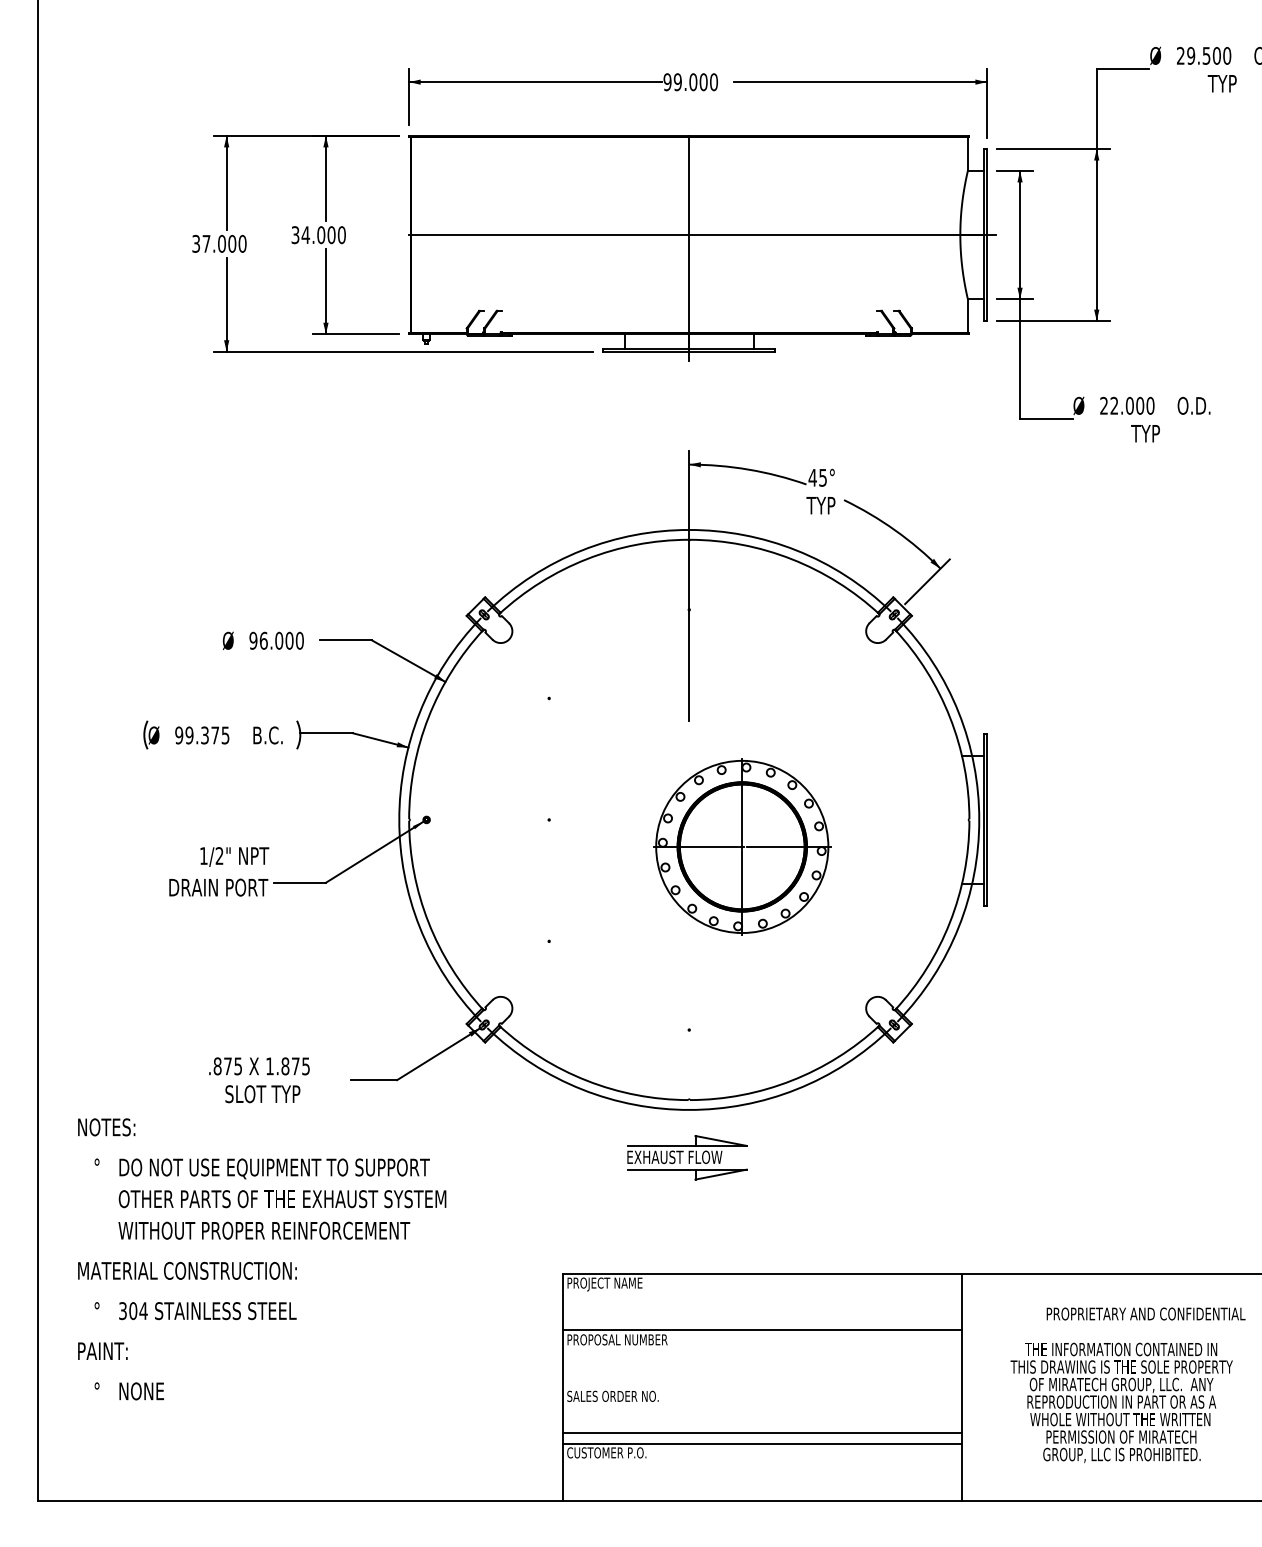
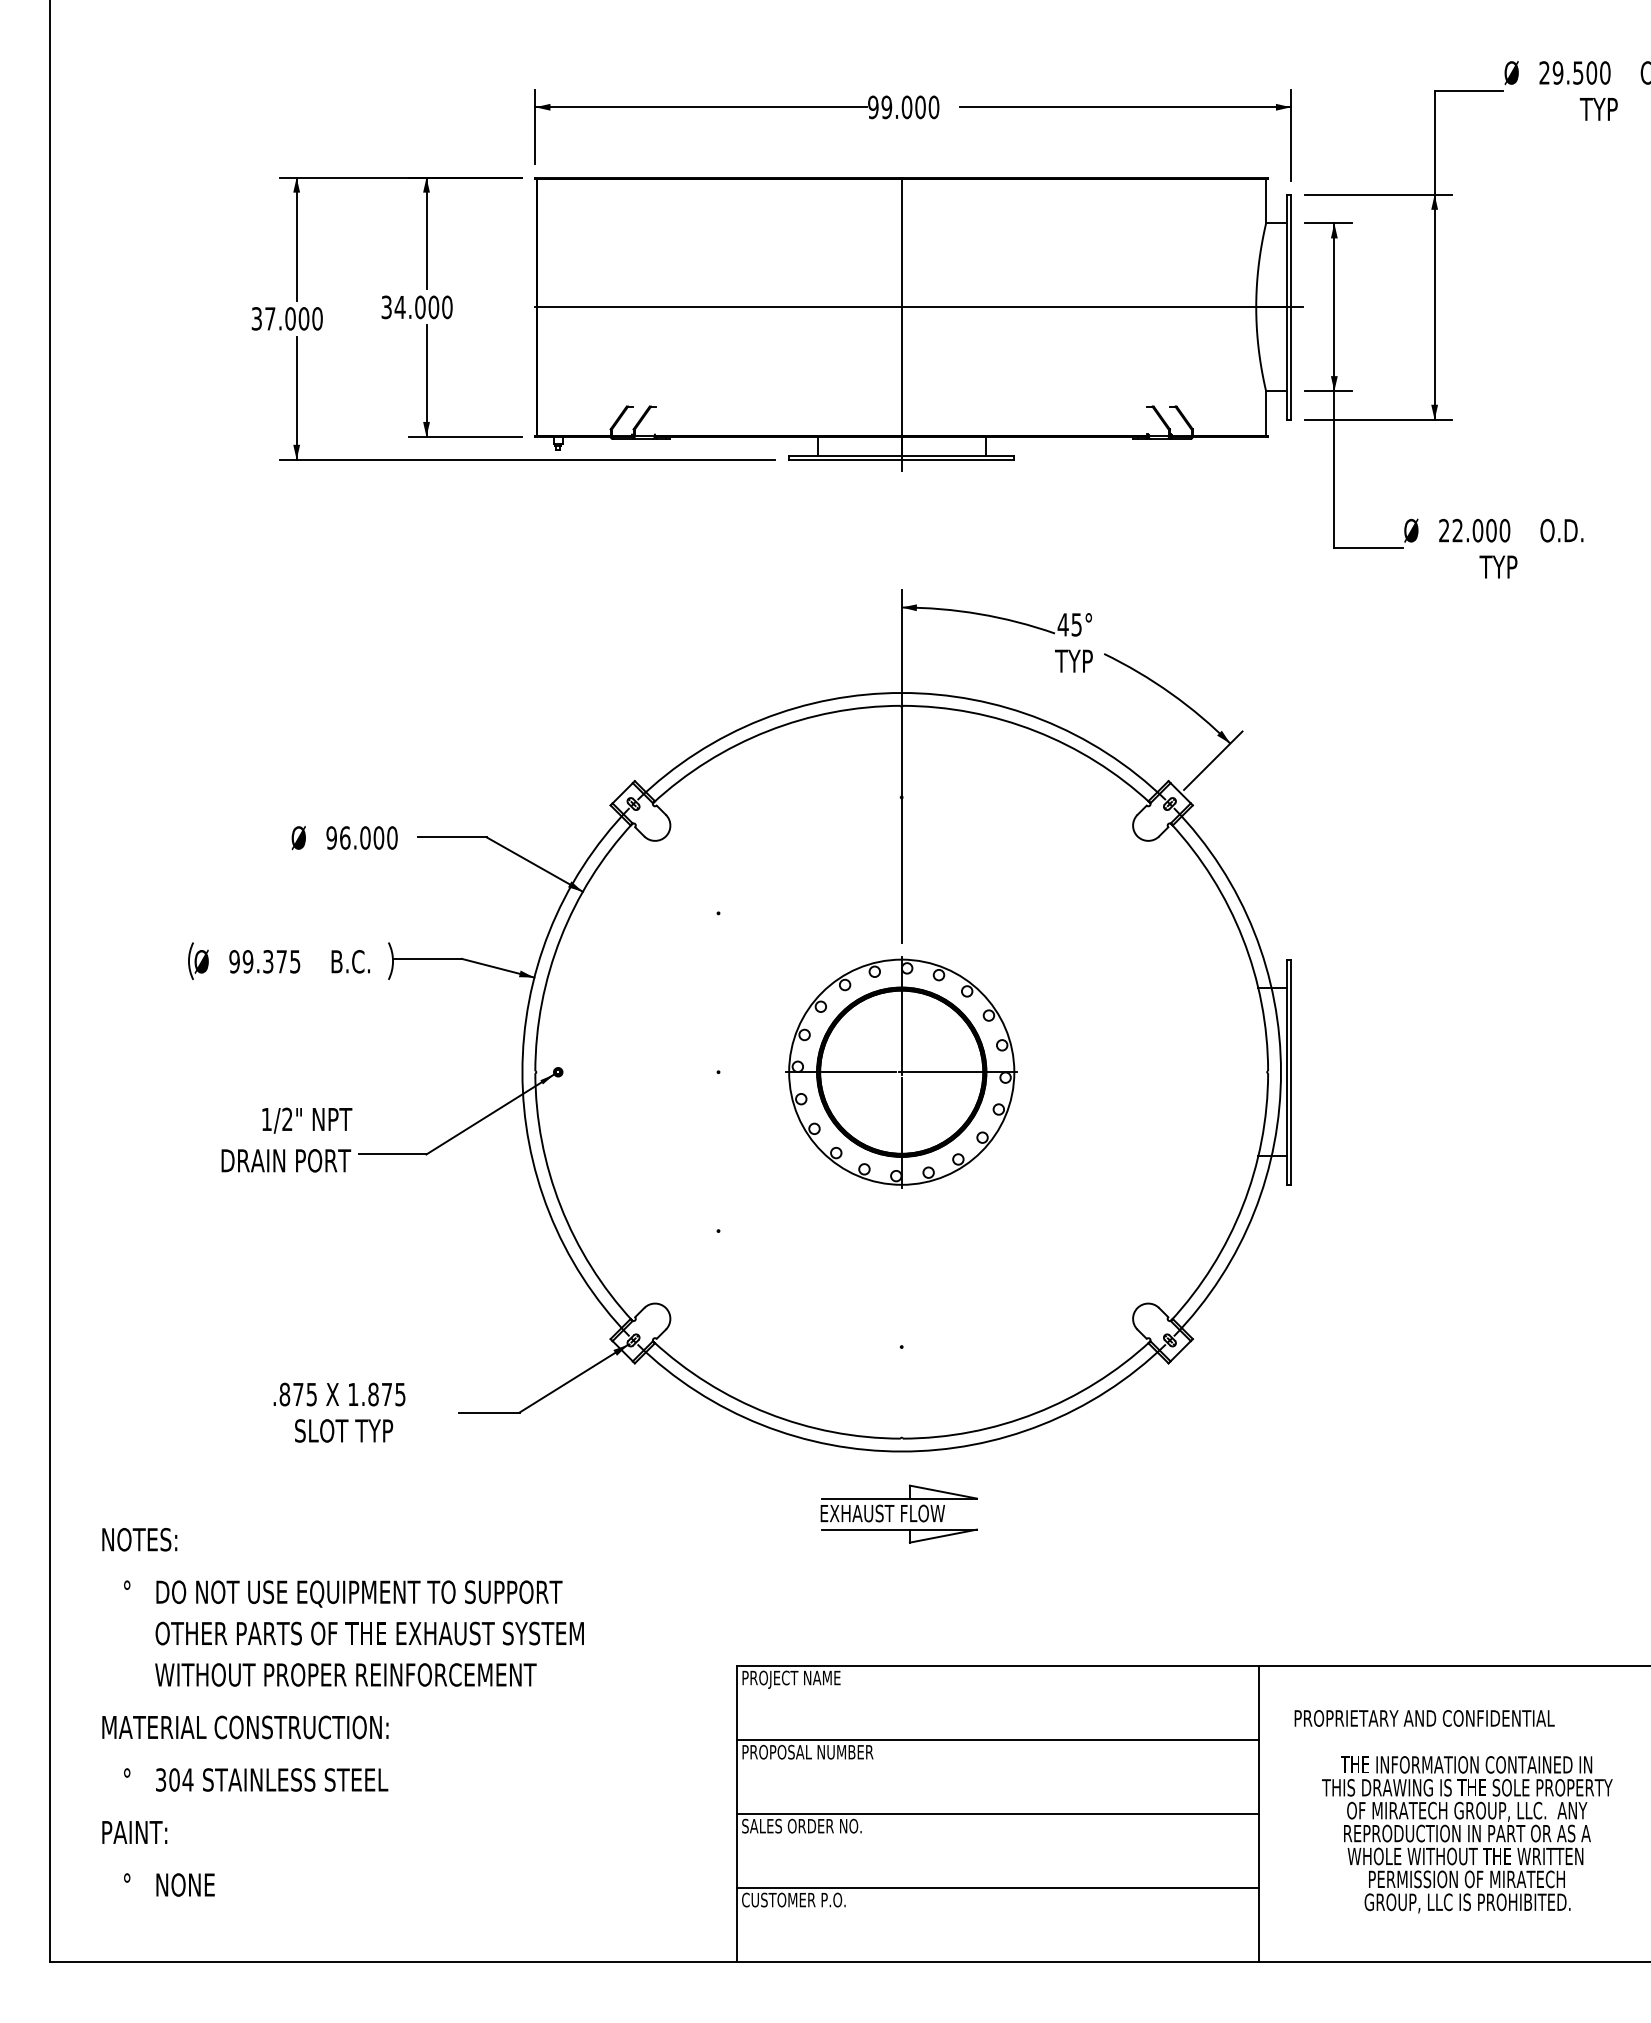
part: (742, 846) -> (902, 1071), moved
text: (262, 1259) -> (343, 1712), moved
text: (1145, 1313) -> (1423, 1717), moved
line: (762, 1433) -> (997, 1814), moved

